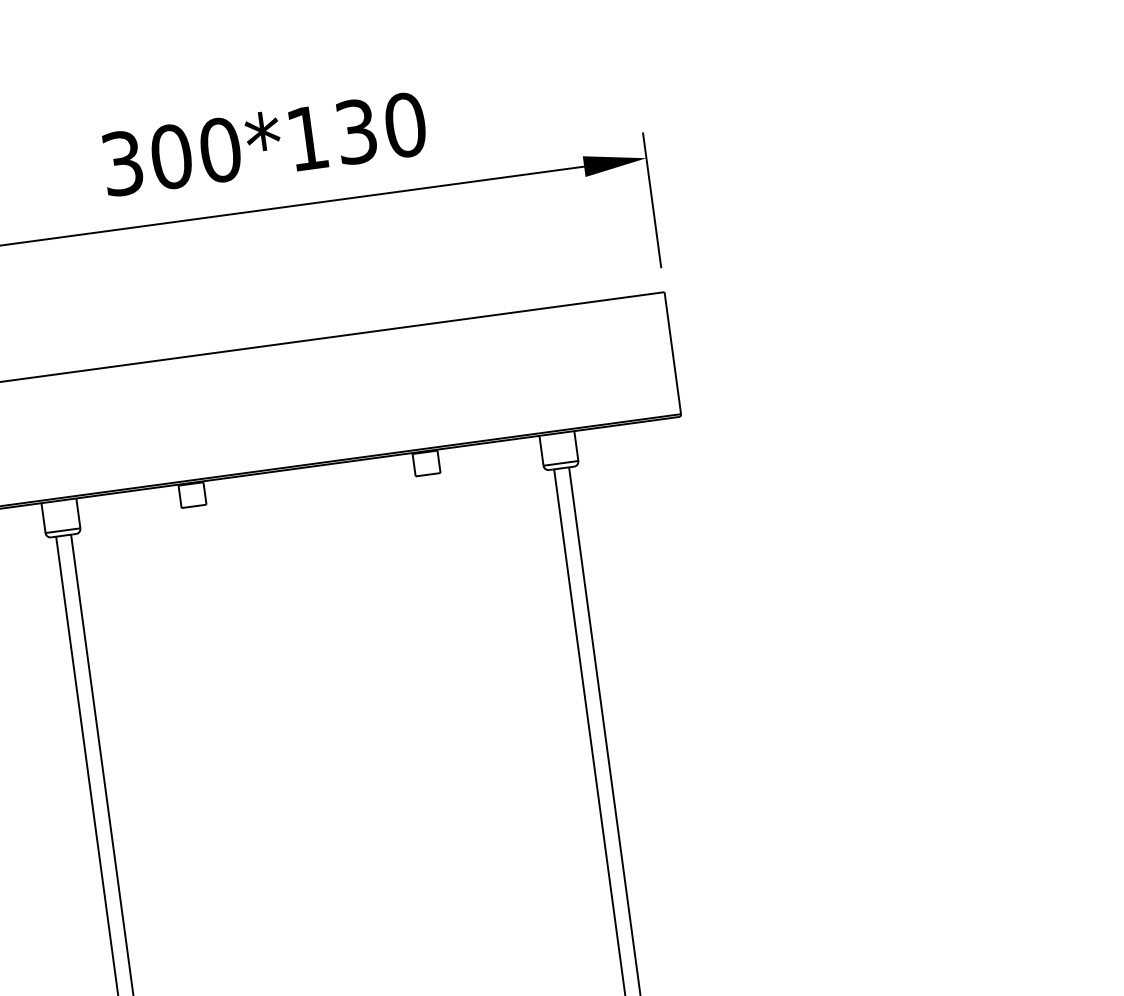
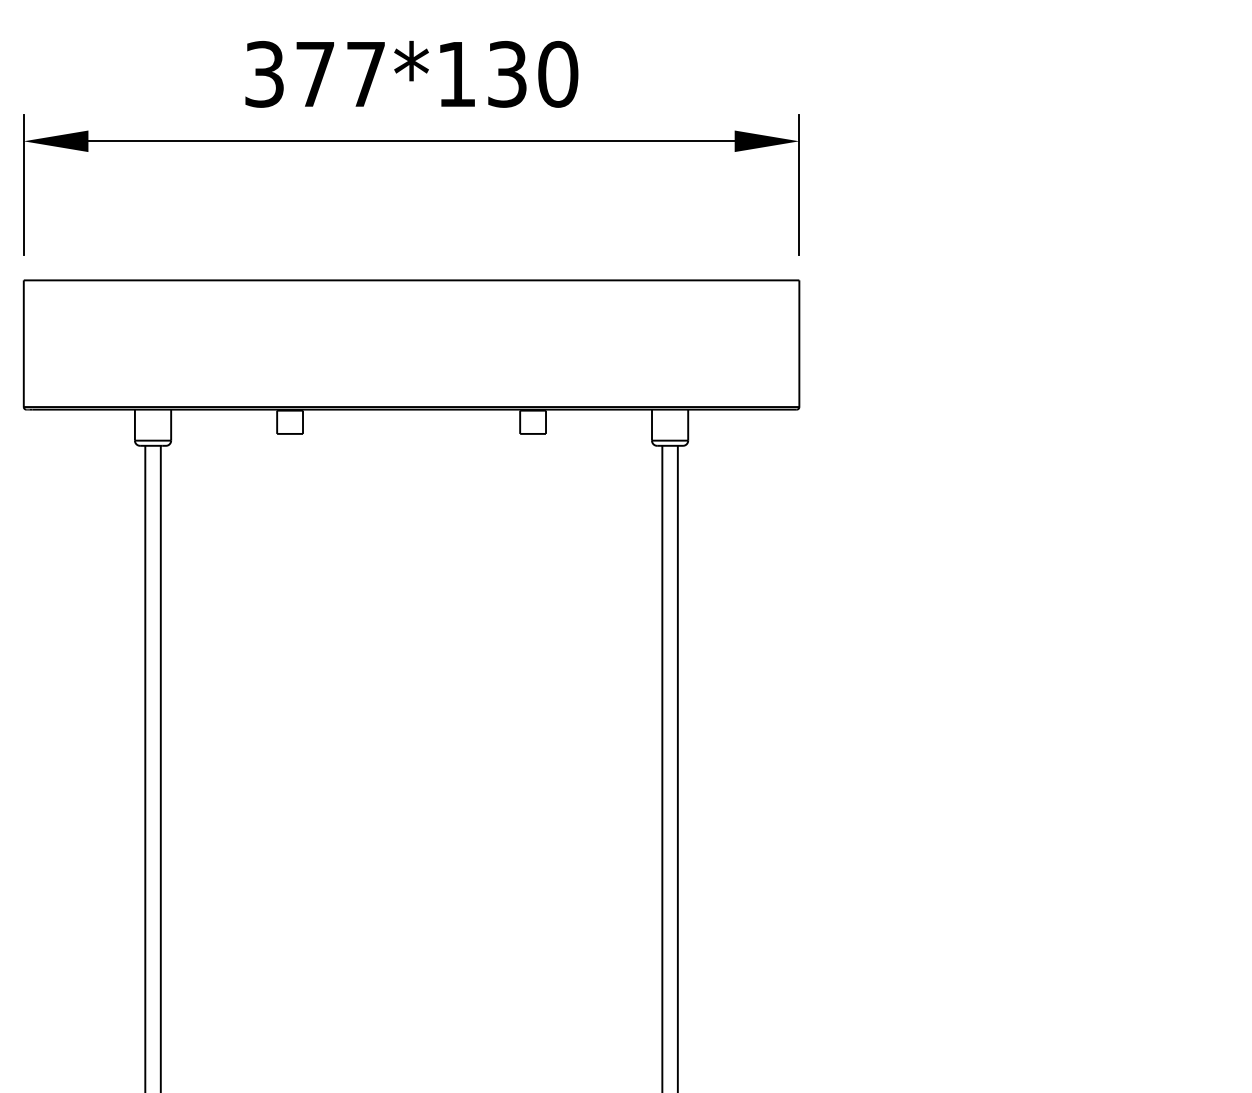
text: (195, 153) -> (340, 74), 300*130 -> 377*130

